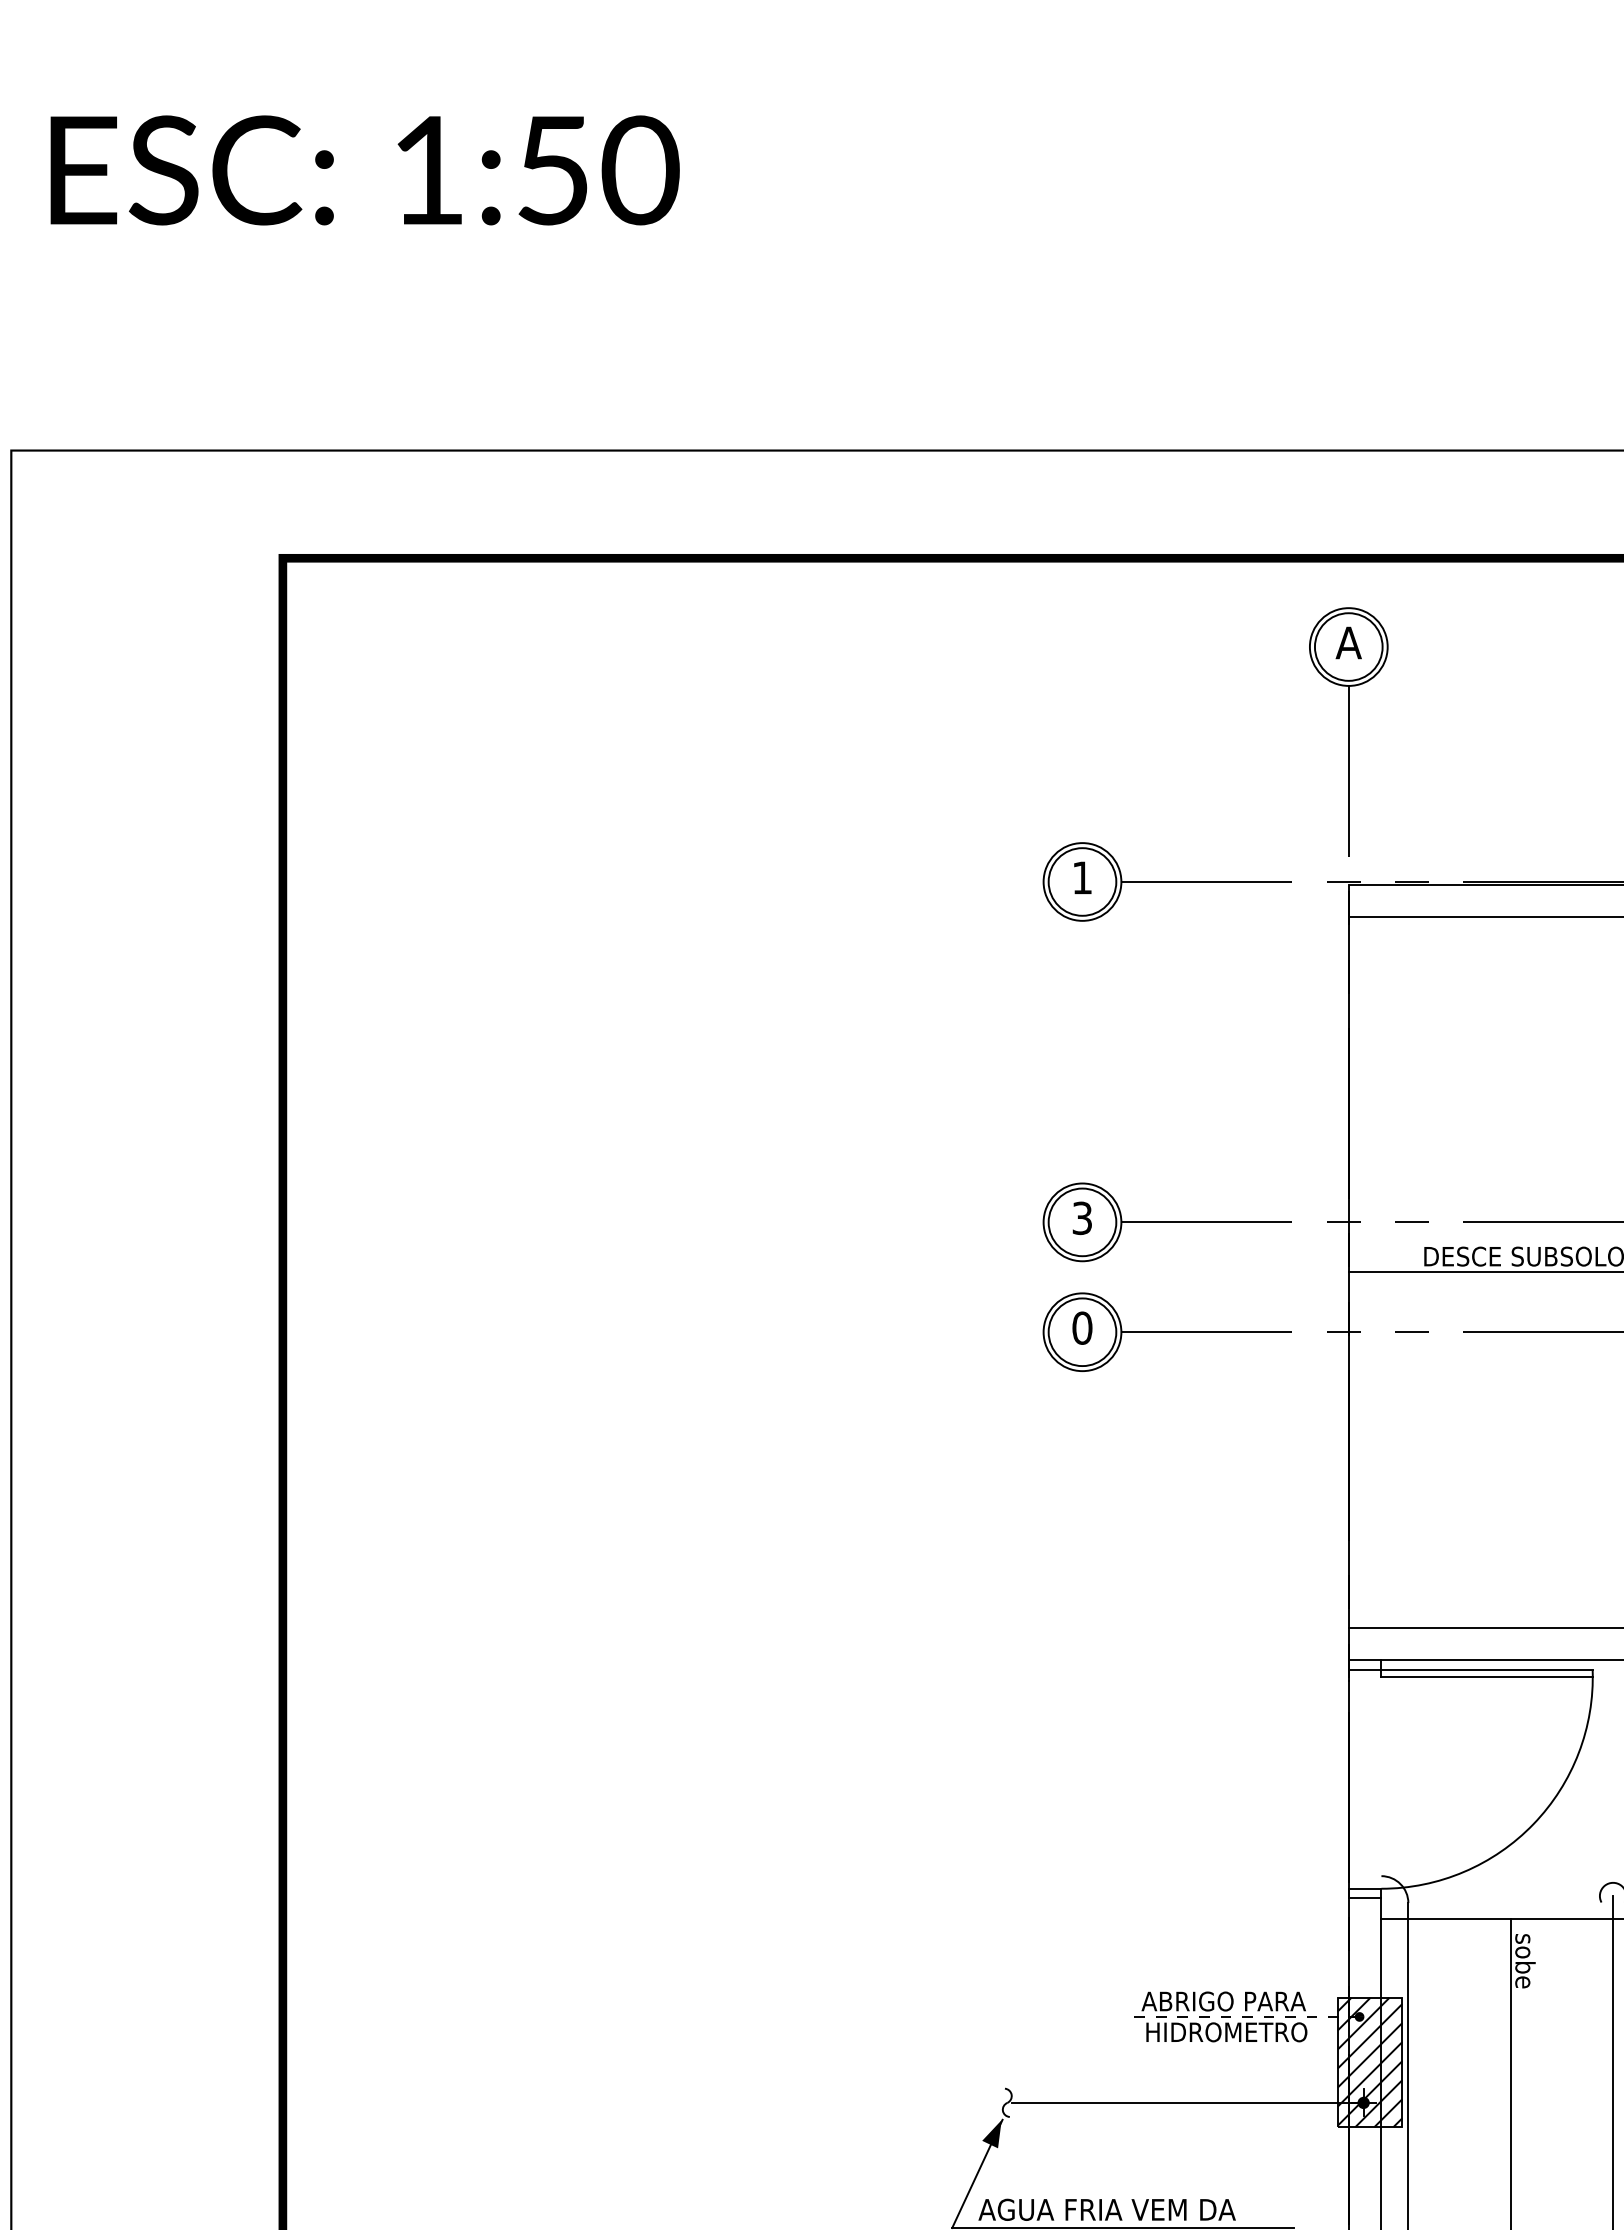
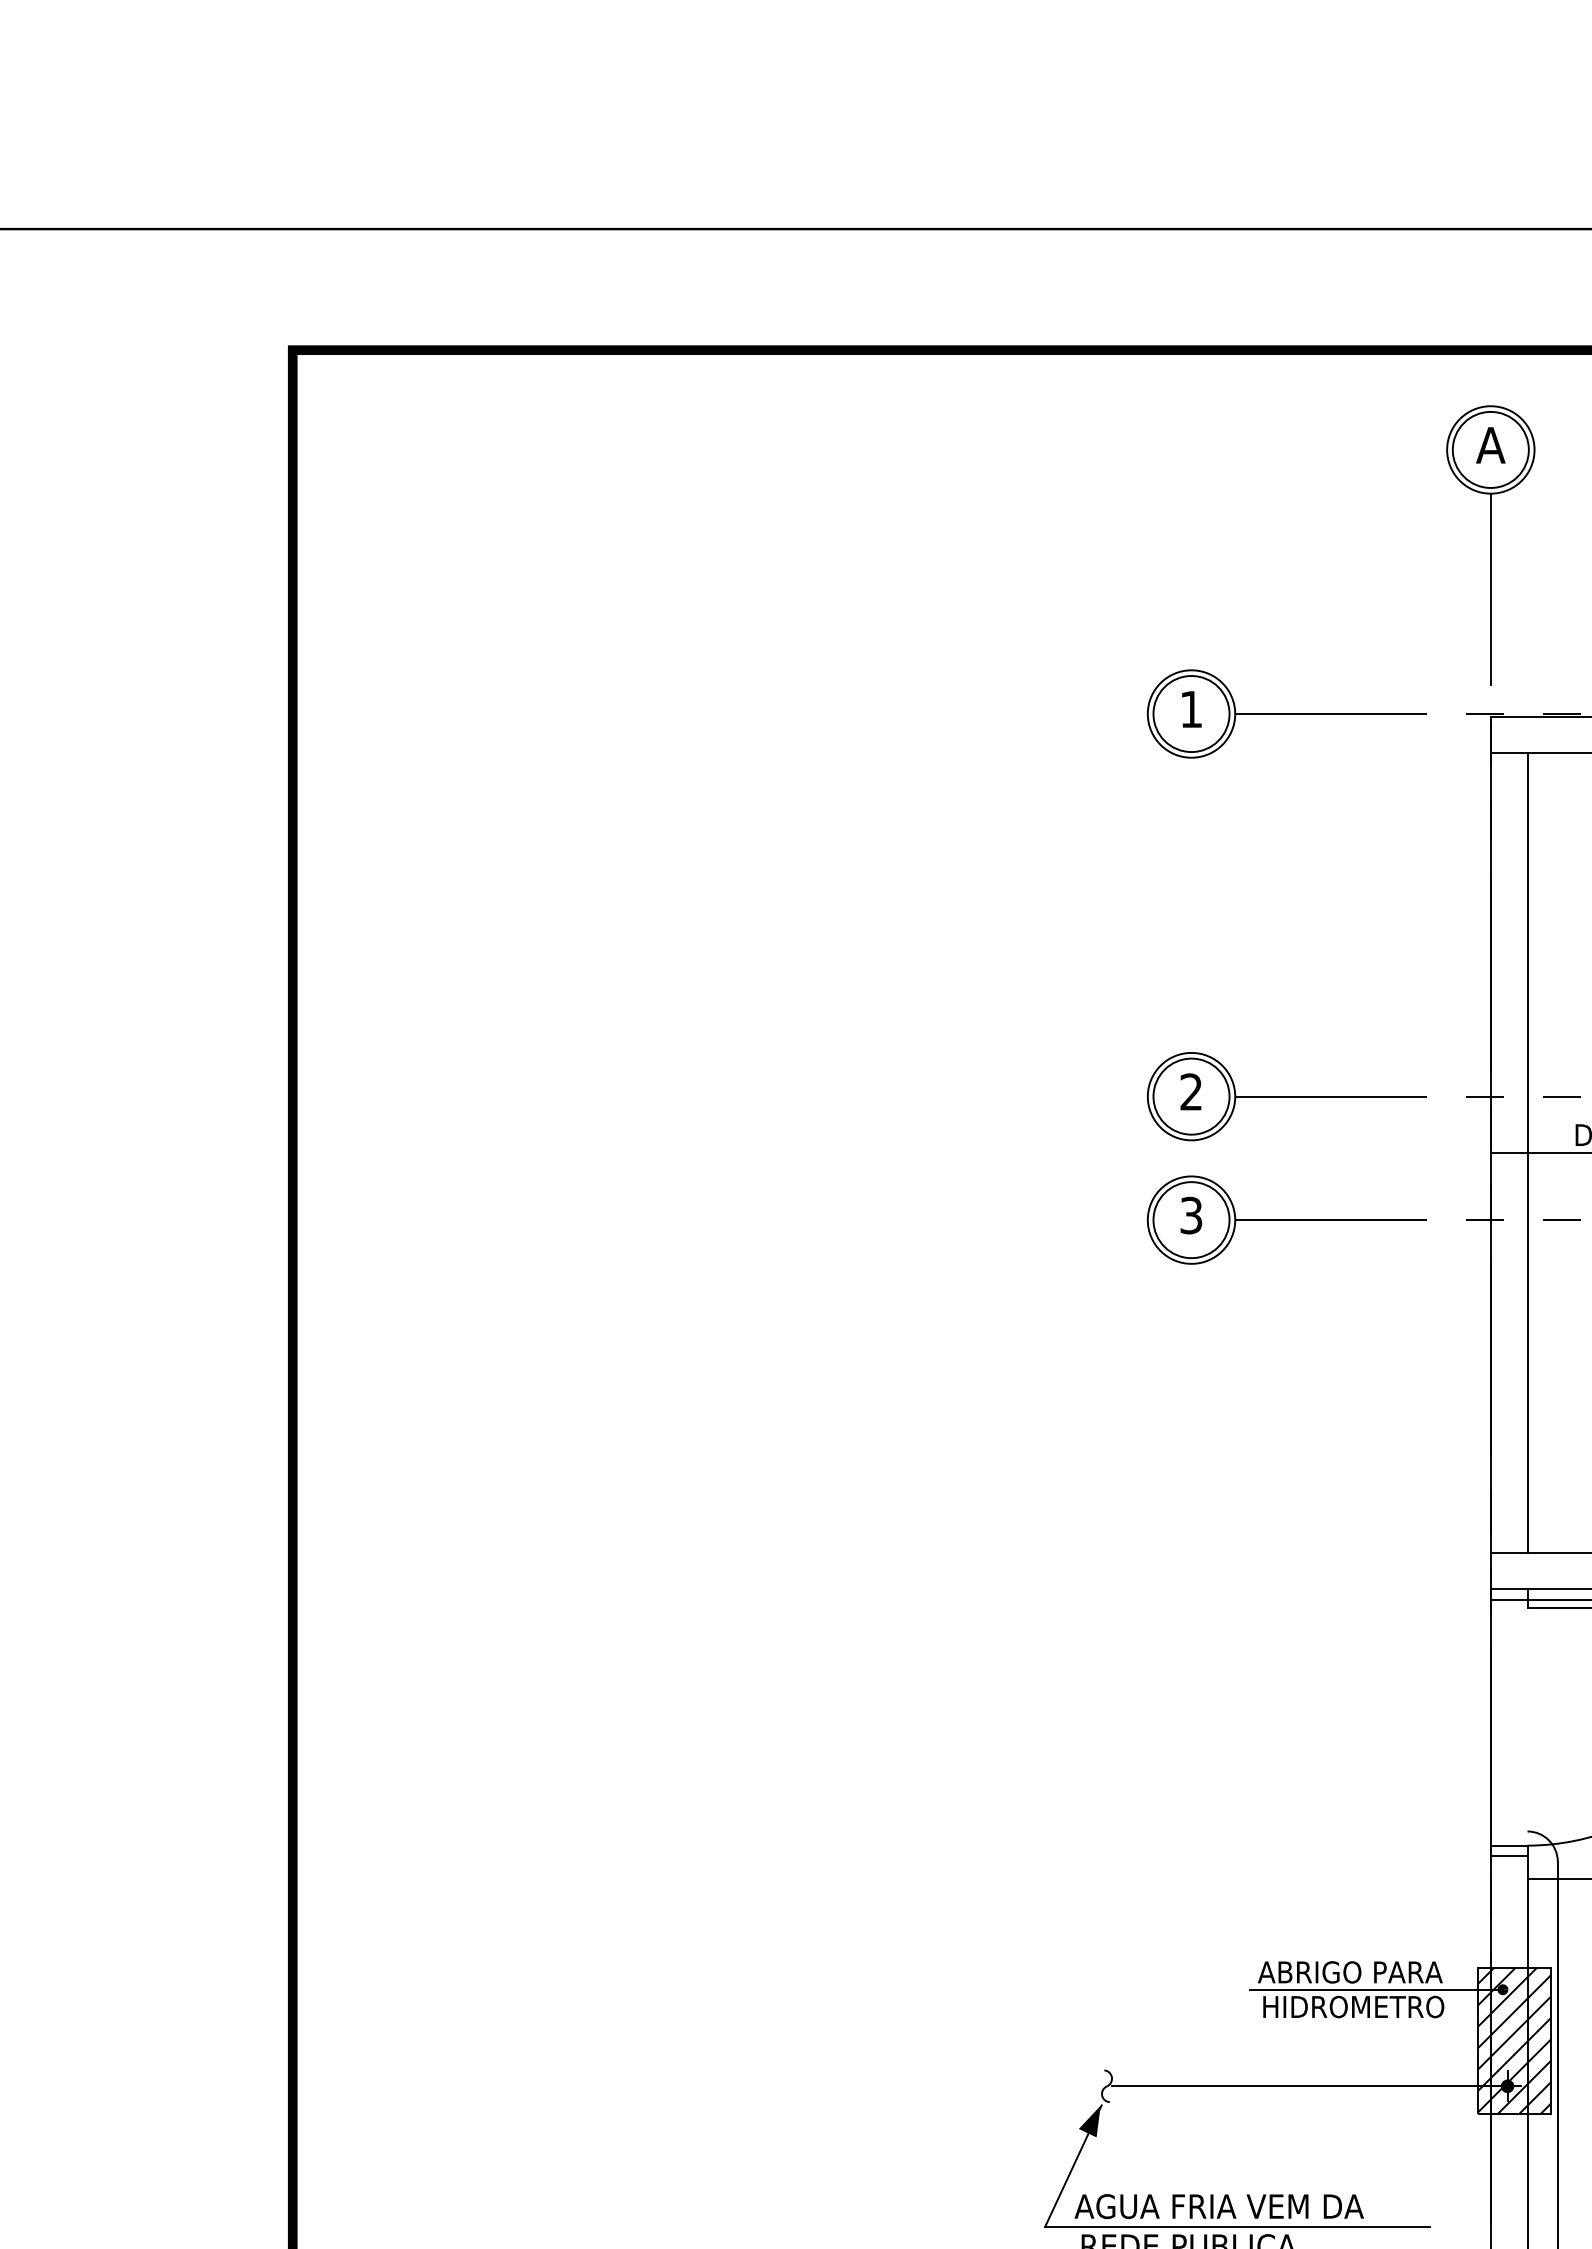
text: (1081, 1218) -> (1190, 1092), 3 -> 2
line: (1381, 1271) -> (1527, 1151), added
text: (1082, 1327) -> (1191, 1214), 0 -> 3
line: (1246, 2016) -> (1375, 1989), dashed -> solid

